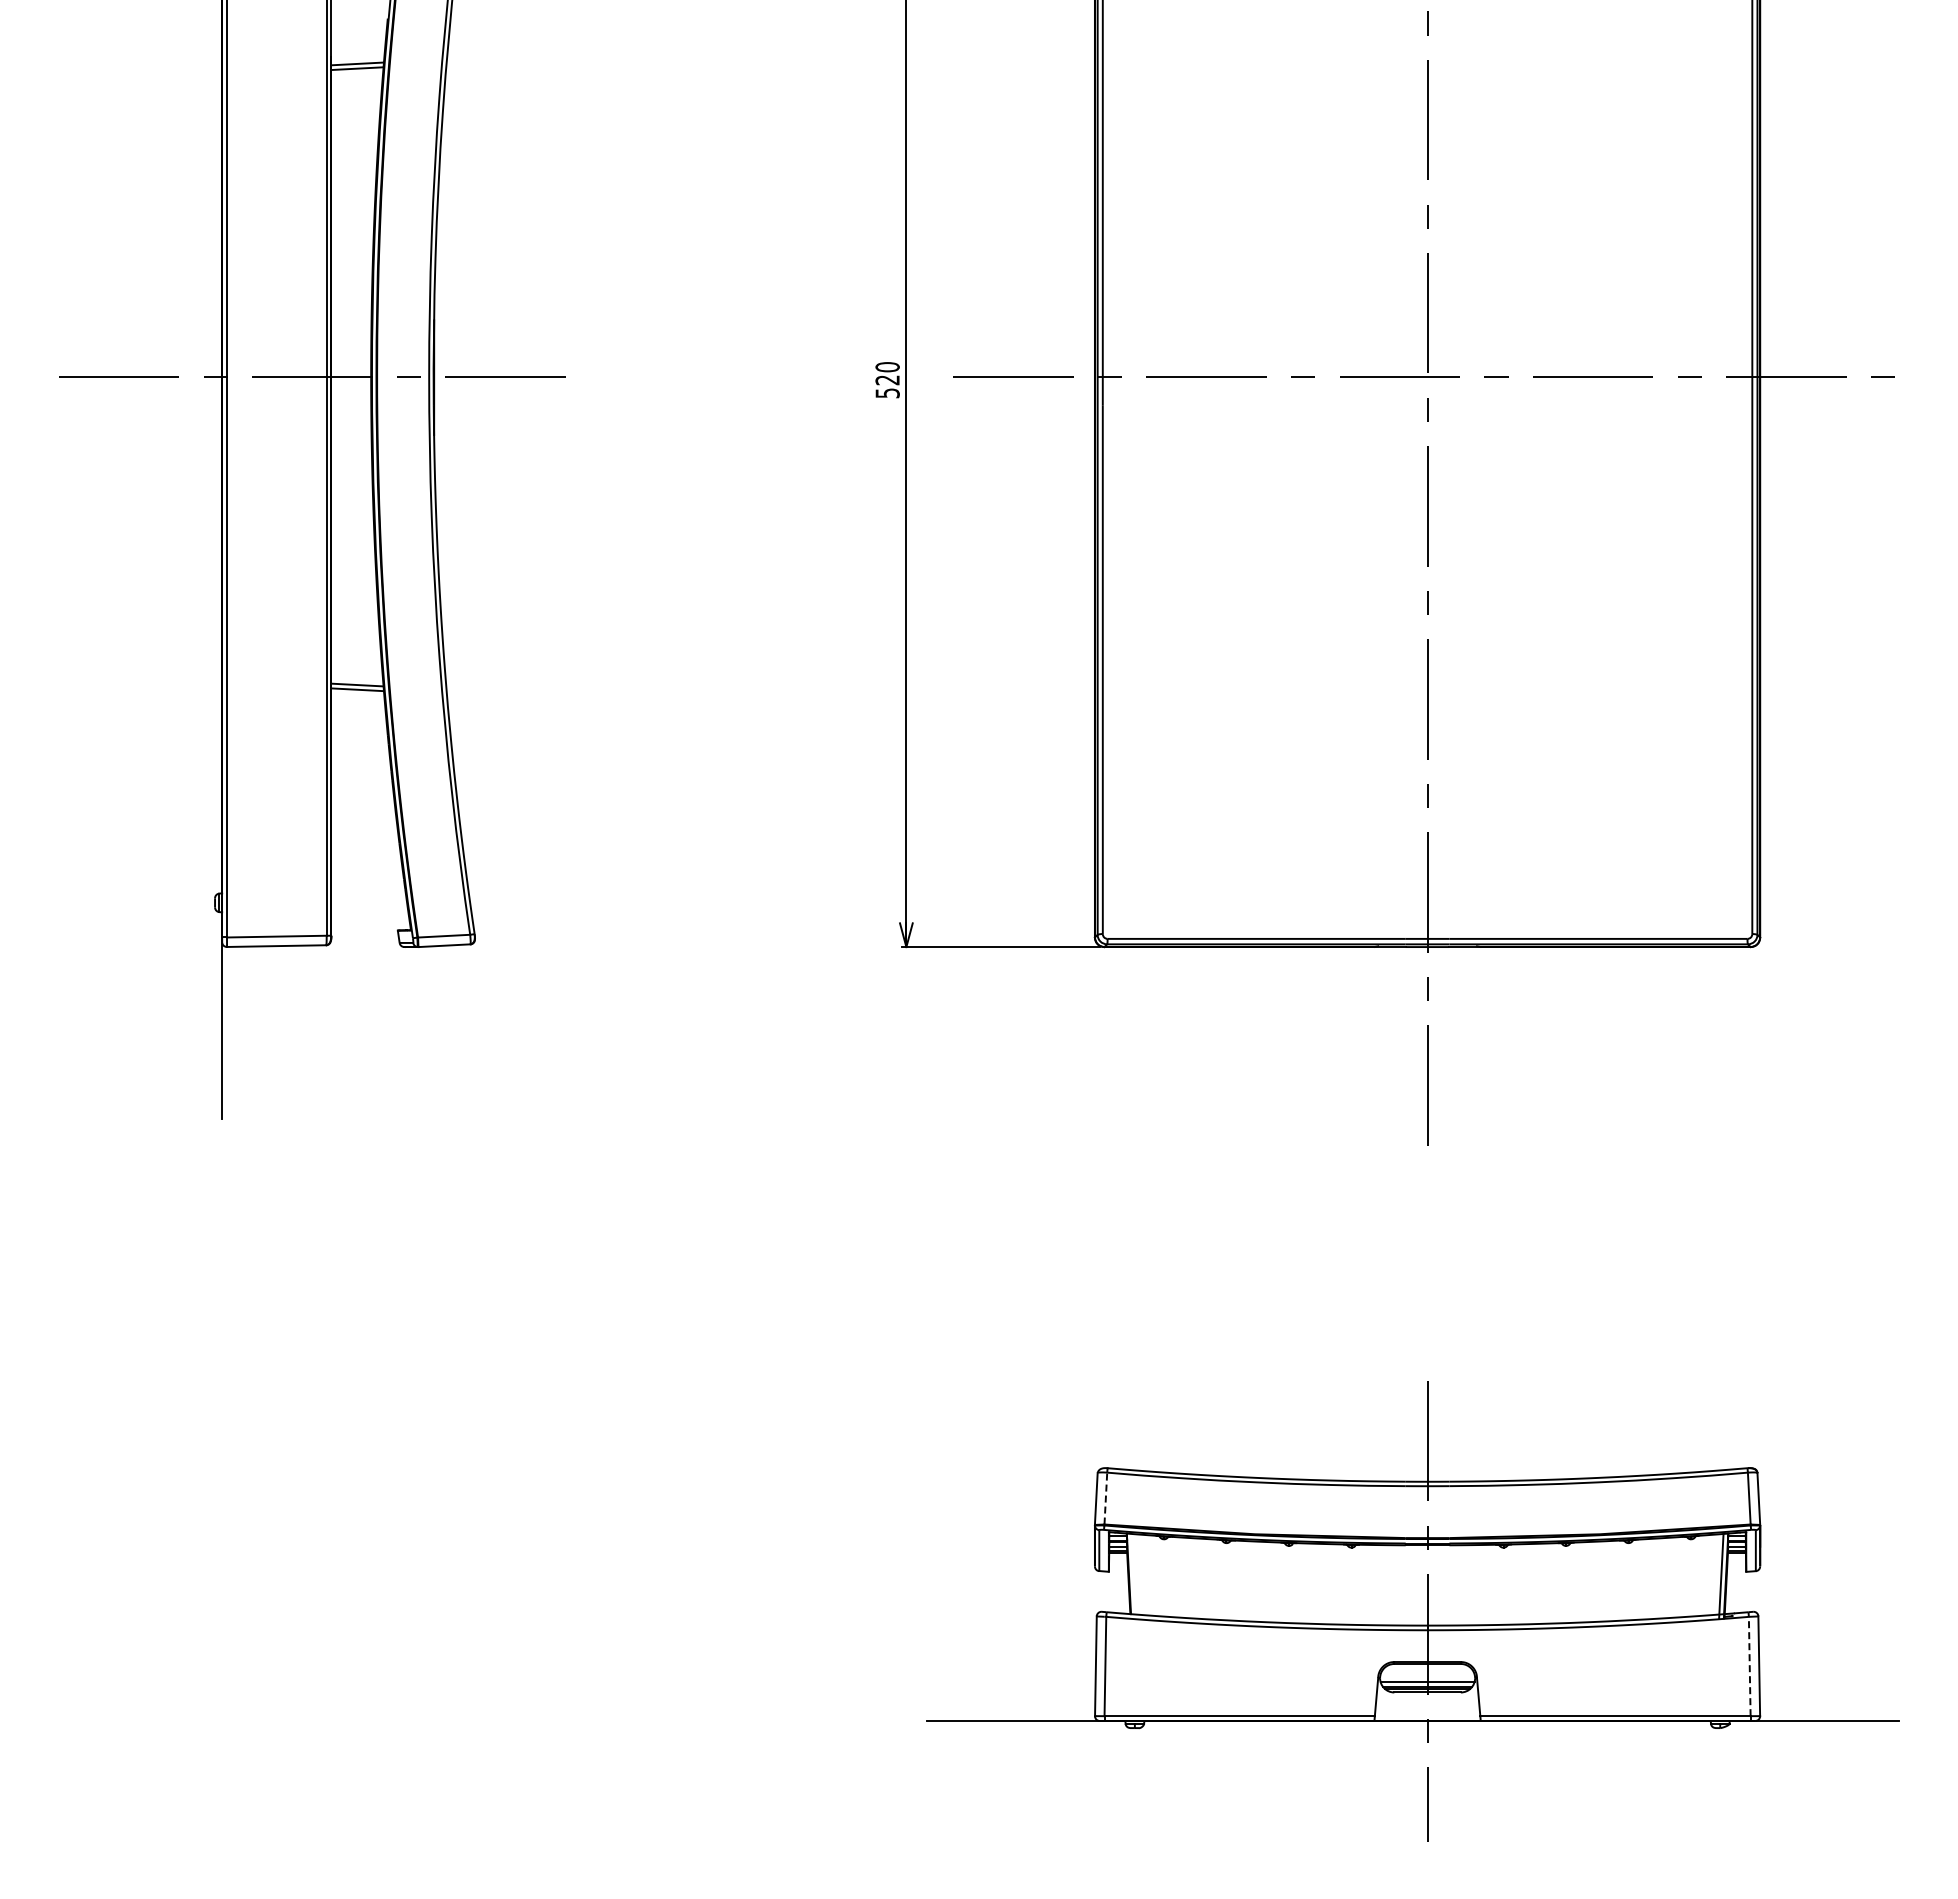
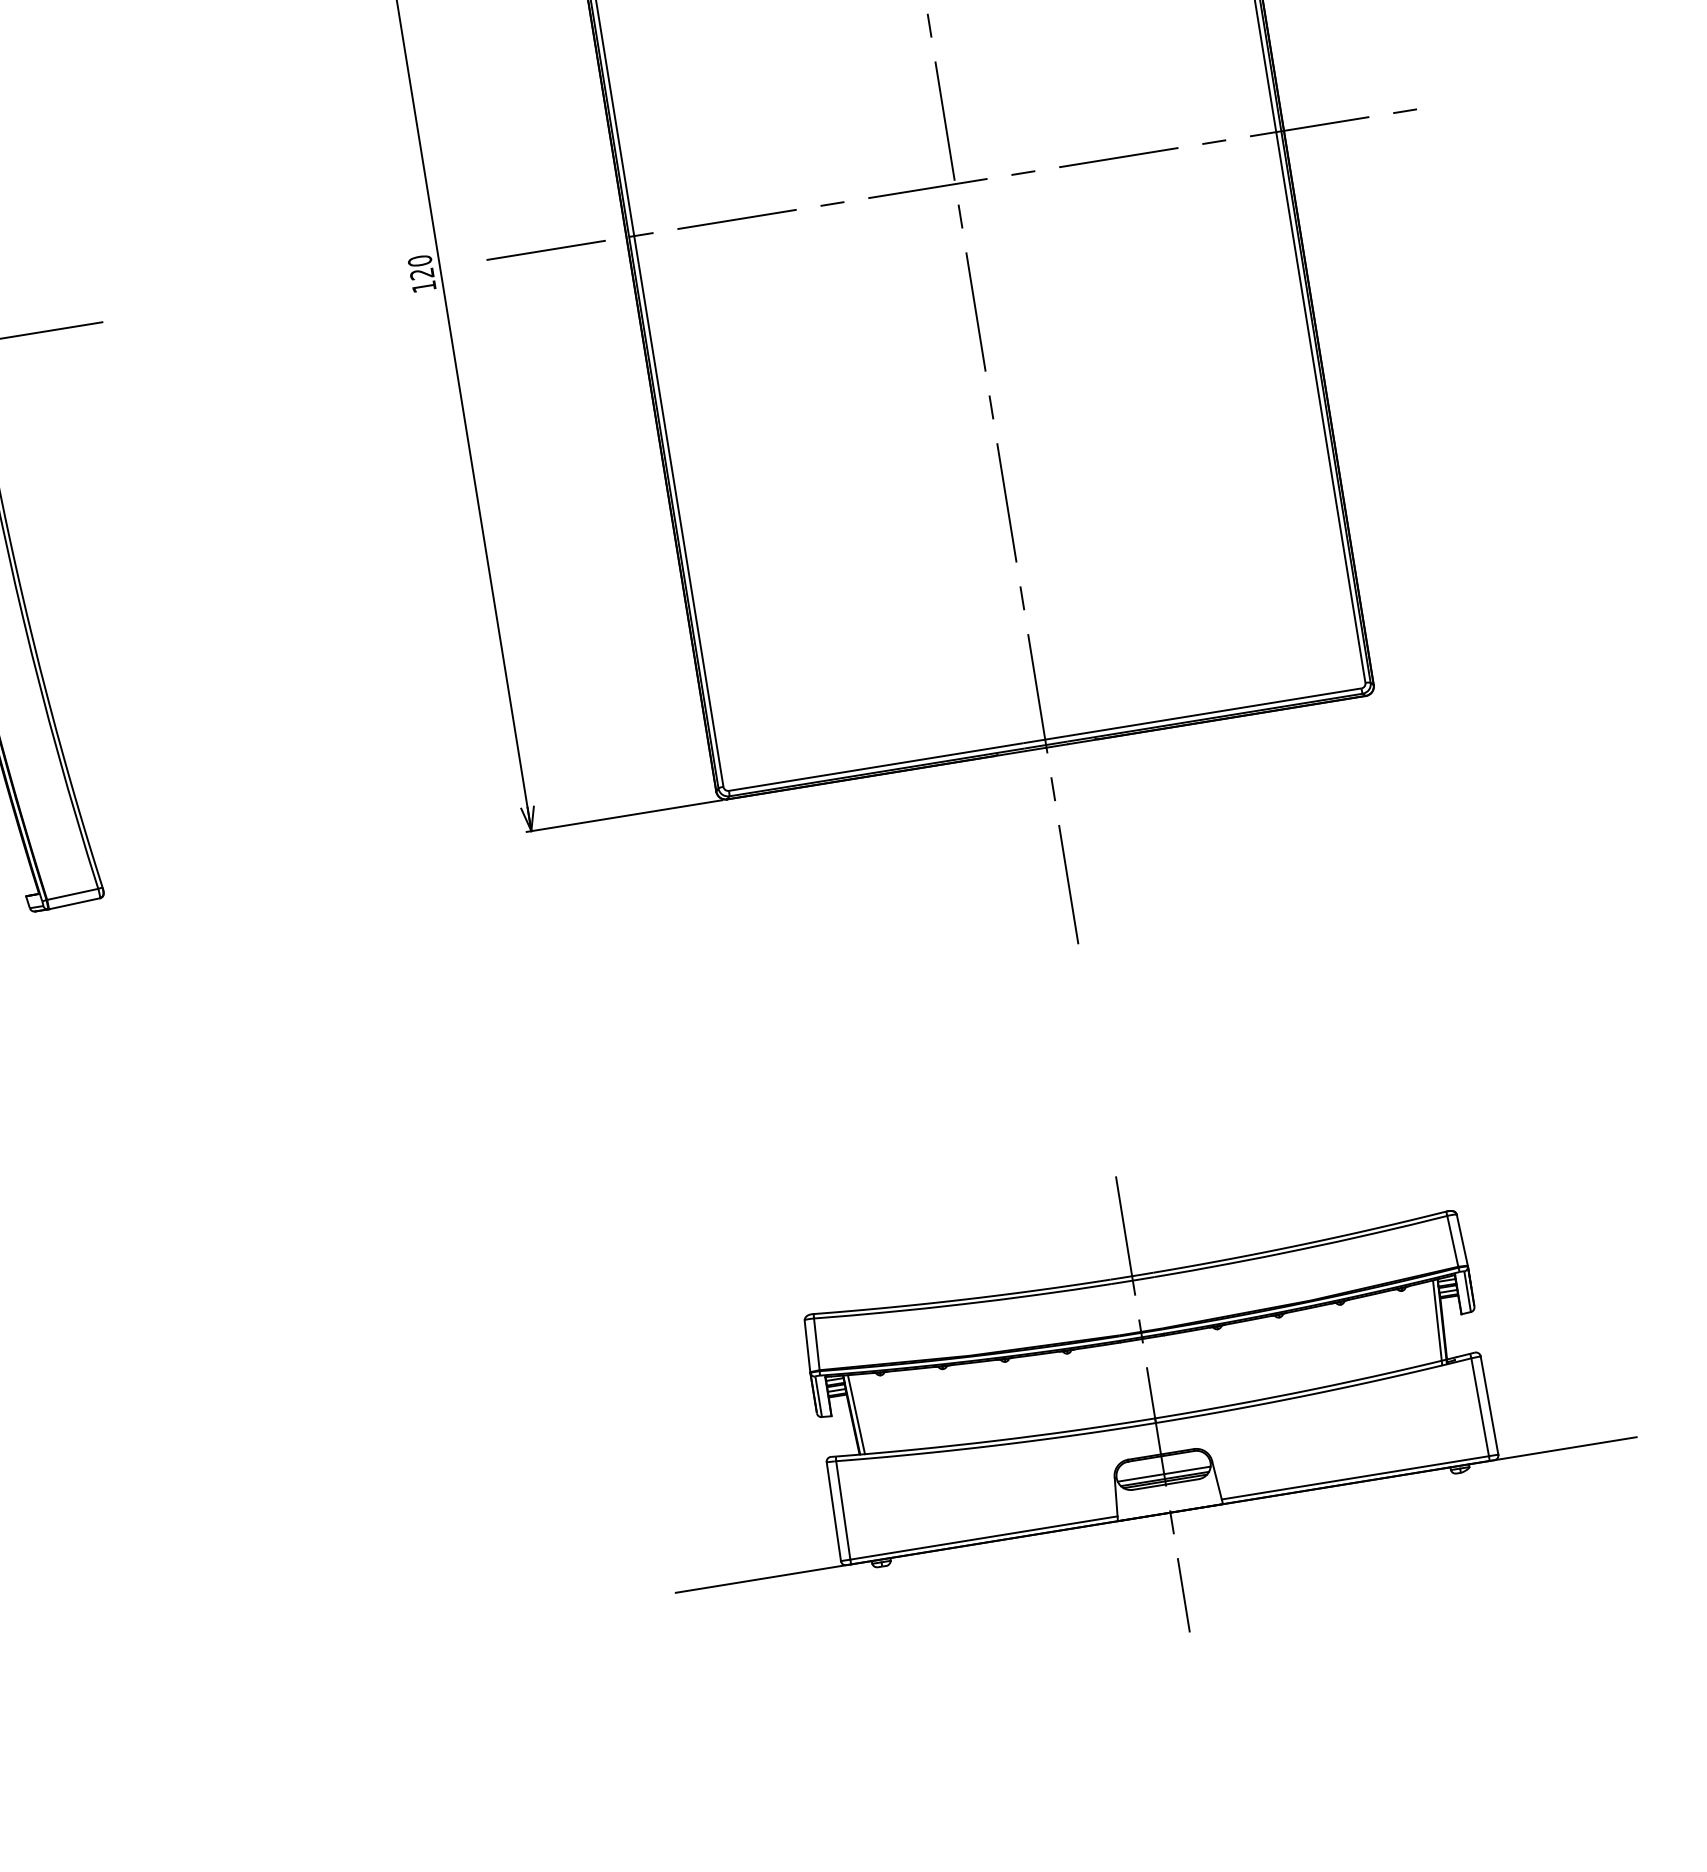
text: (887, 393) -> (424, 287), 520 -> 120
line: (1105, 1498) -> (816, 1344), dashed -> solid
line: (1133, 1573) -> (856, 1413), added
line: (1749, 1666) -> (1479, 1407), dashed -> solid

